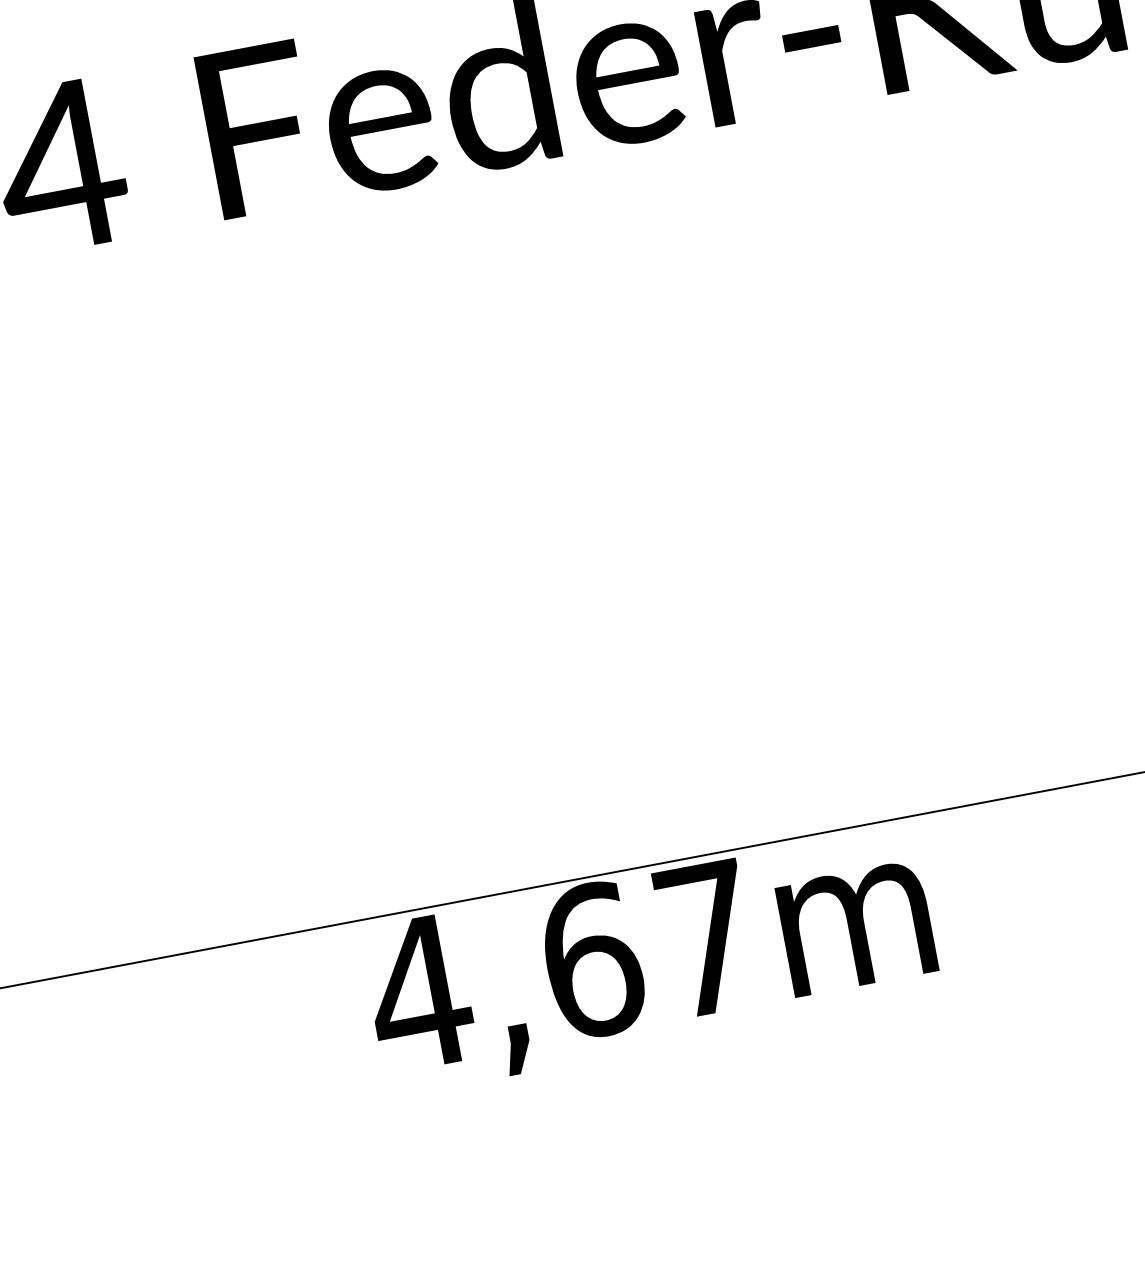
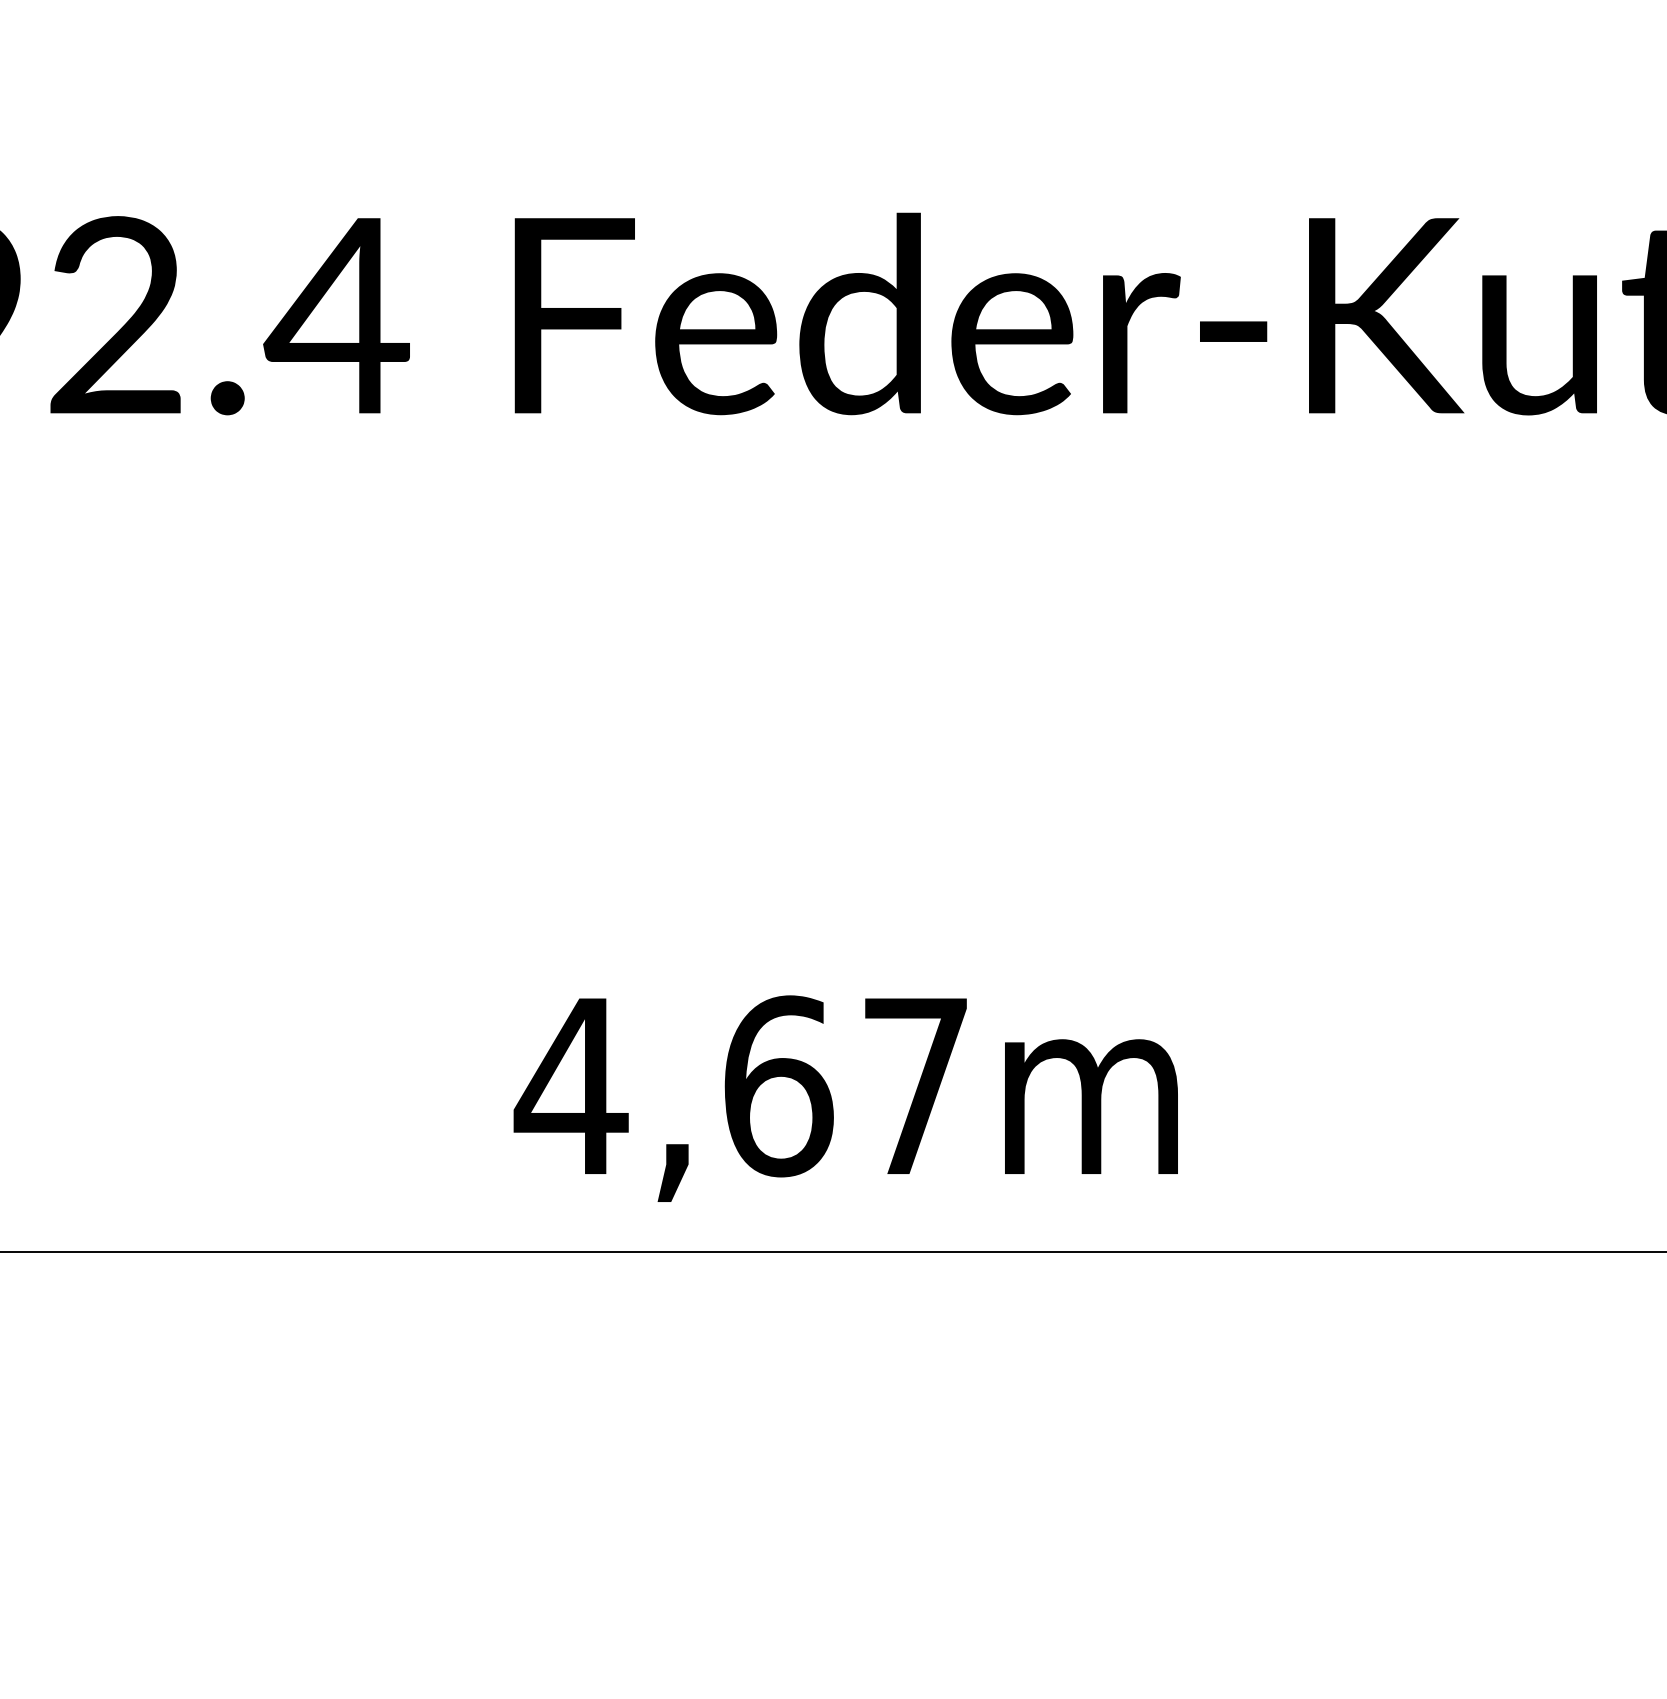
text: (650, 960) -> (845, 1098), moved

